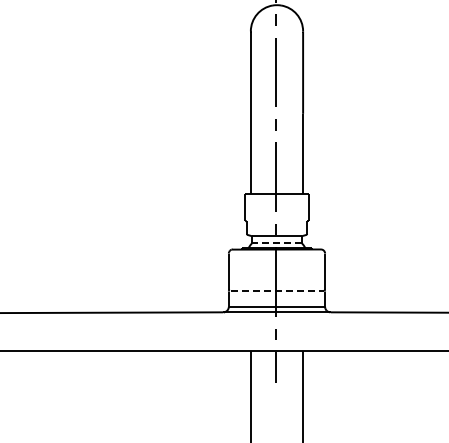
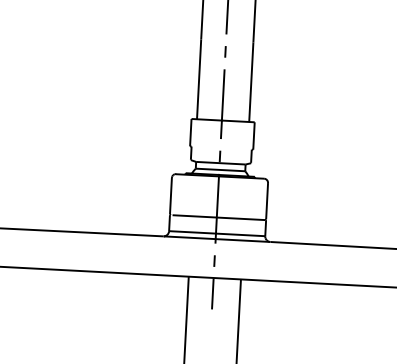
line: (276, 243) -> (220, 170), dashed -> solid
line: (278, 290) -> (219, 217), dashed -> solid

